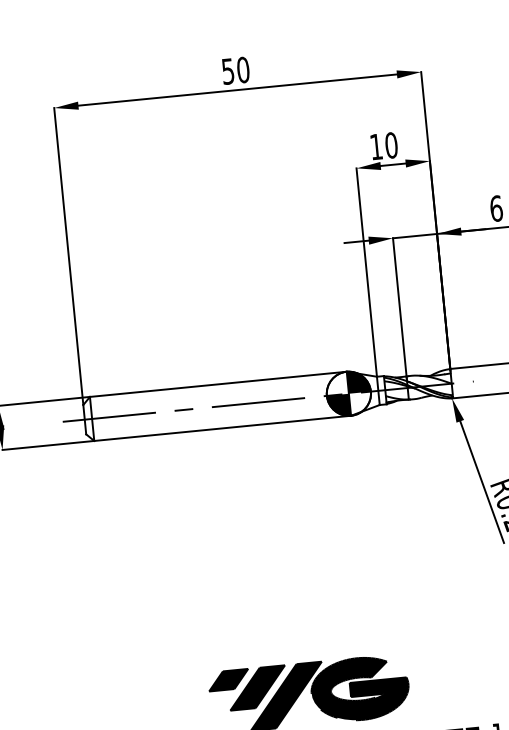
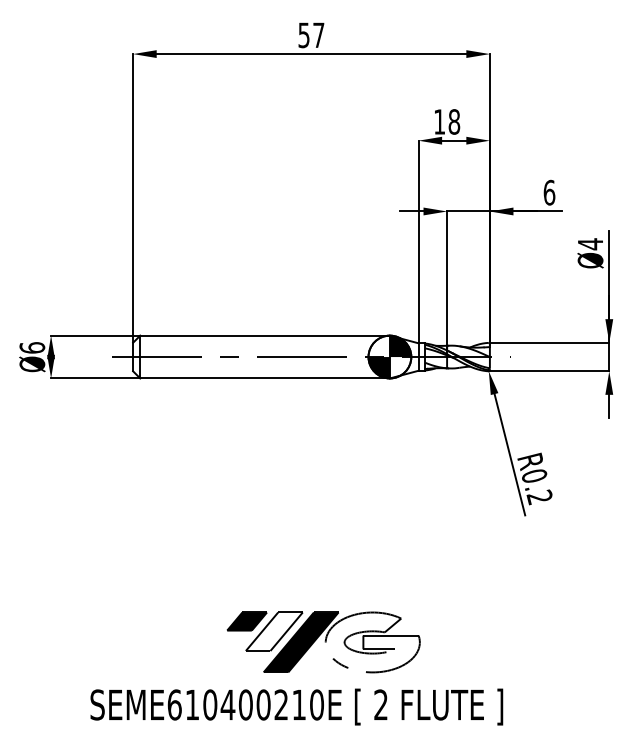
text: (243, 70) -> (318, 35), 50 -> 57
text: (391, 144) -> (454, 121), 10 -> 18
fill: (256, 687) -> (273, 631), removed
fill: (359, 689) -> (372, 642), removed

